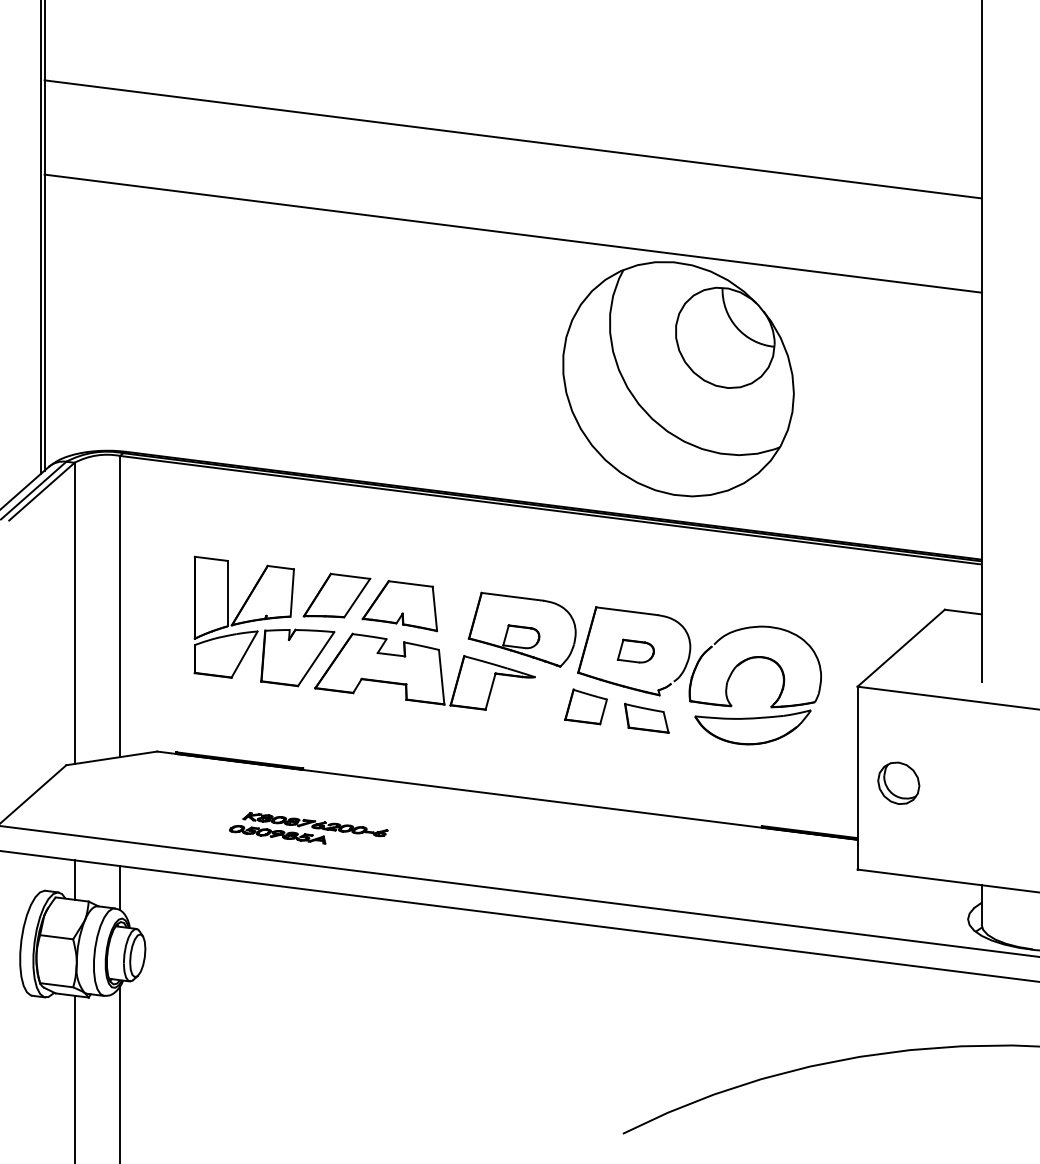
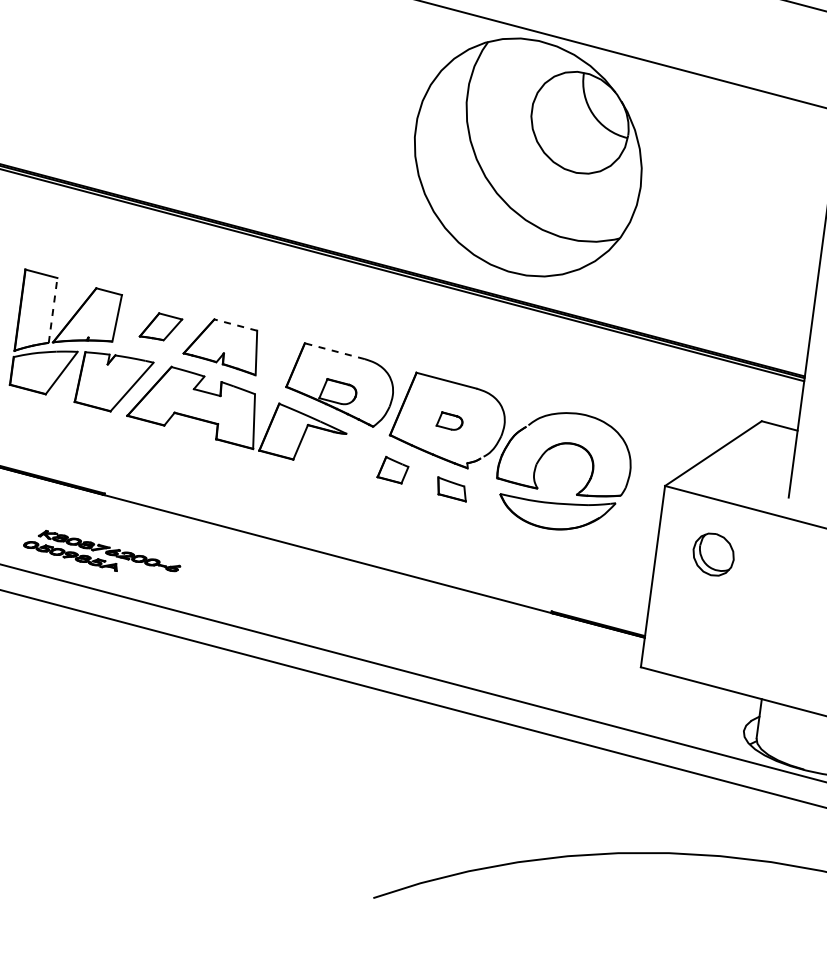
line: (410, 583) -> (235, 324), solid -> dashed
line: (227, 593) -> (52, 310), solid -> dashed
part: (336, 595) -> (160, 326), size x0.6
line: (511, 596) -> (333, 350), solid -> dashed
part: (635, 650) -> (449, 420), size x0.7
part: (585, 706) -> (392, 469), size x0.7
part: (646, 717) -> (451, 488), size x0.7
part: (898, 782) -> (713, 553), moved

